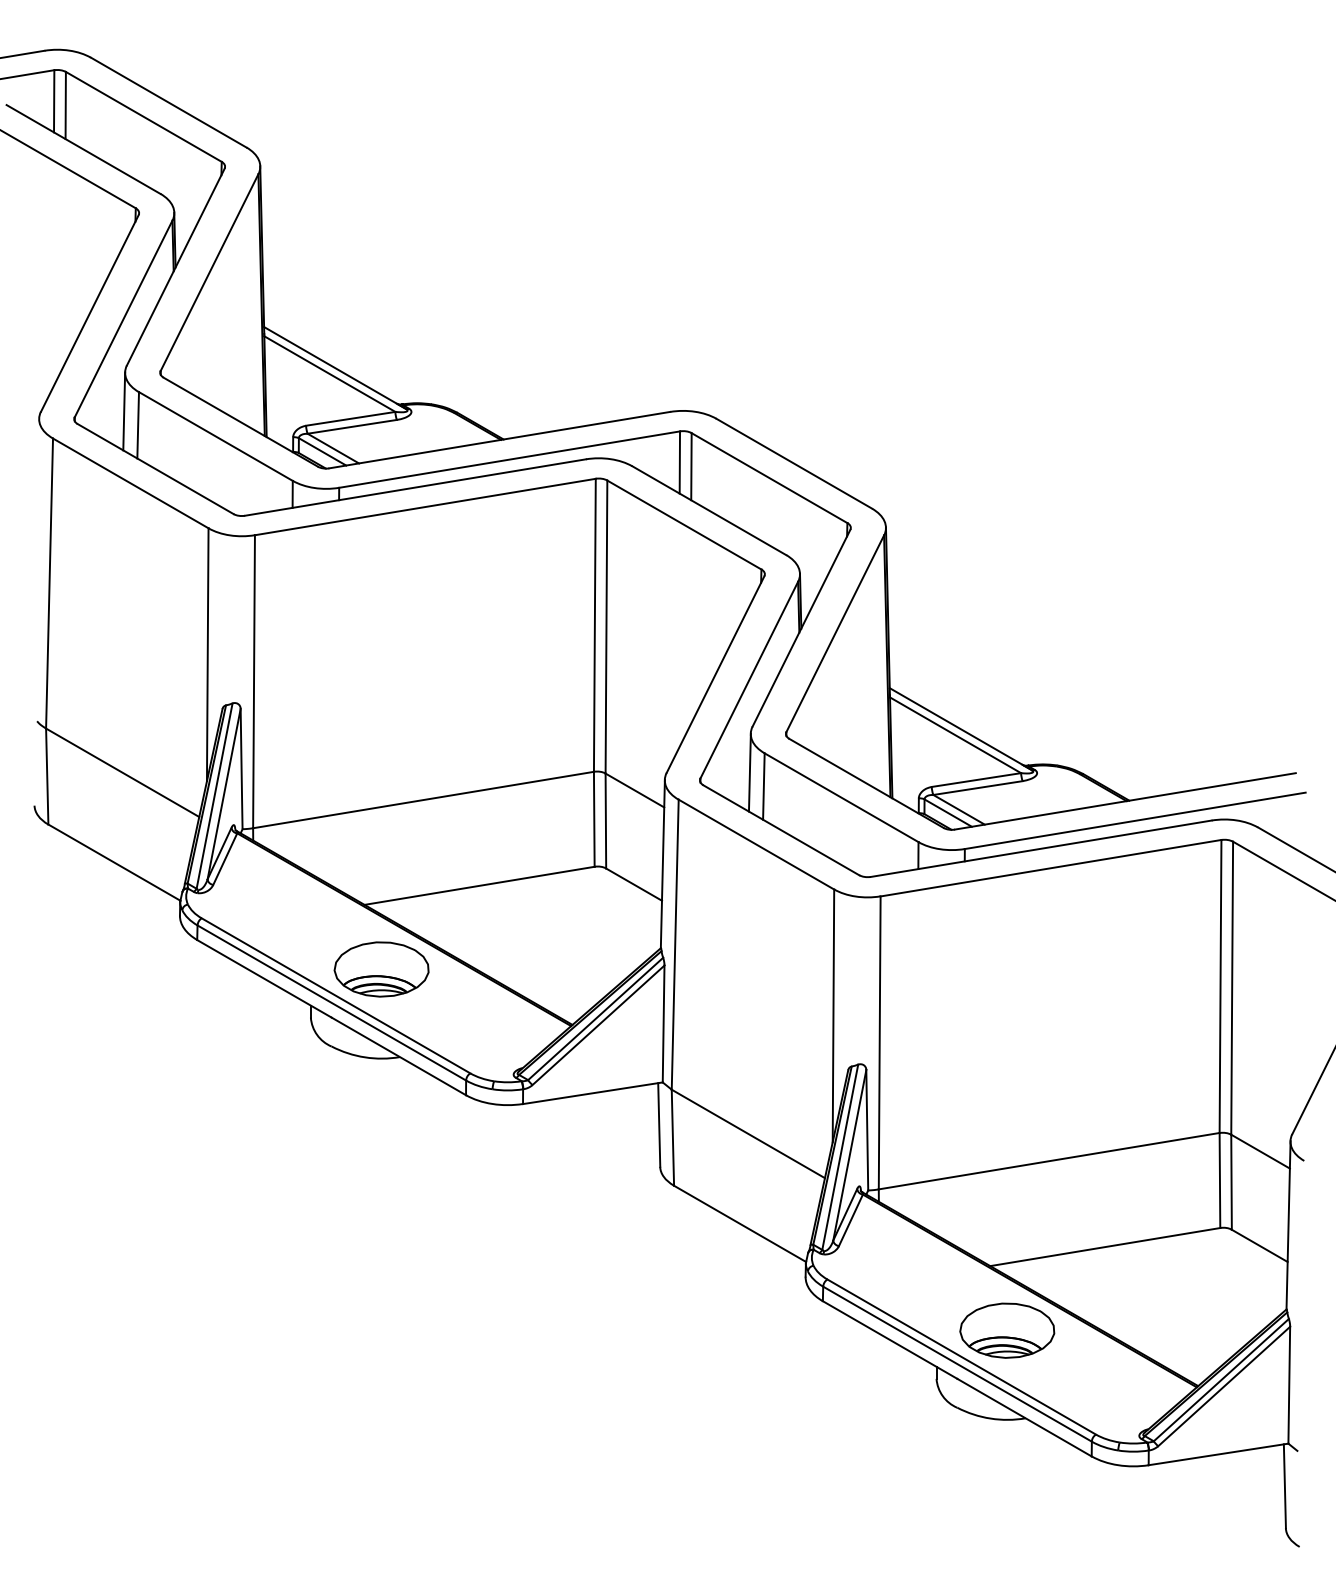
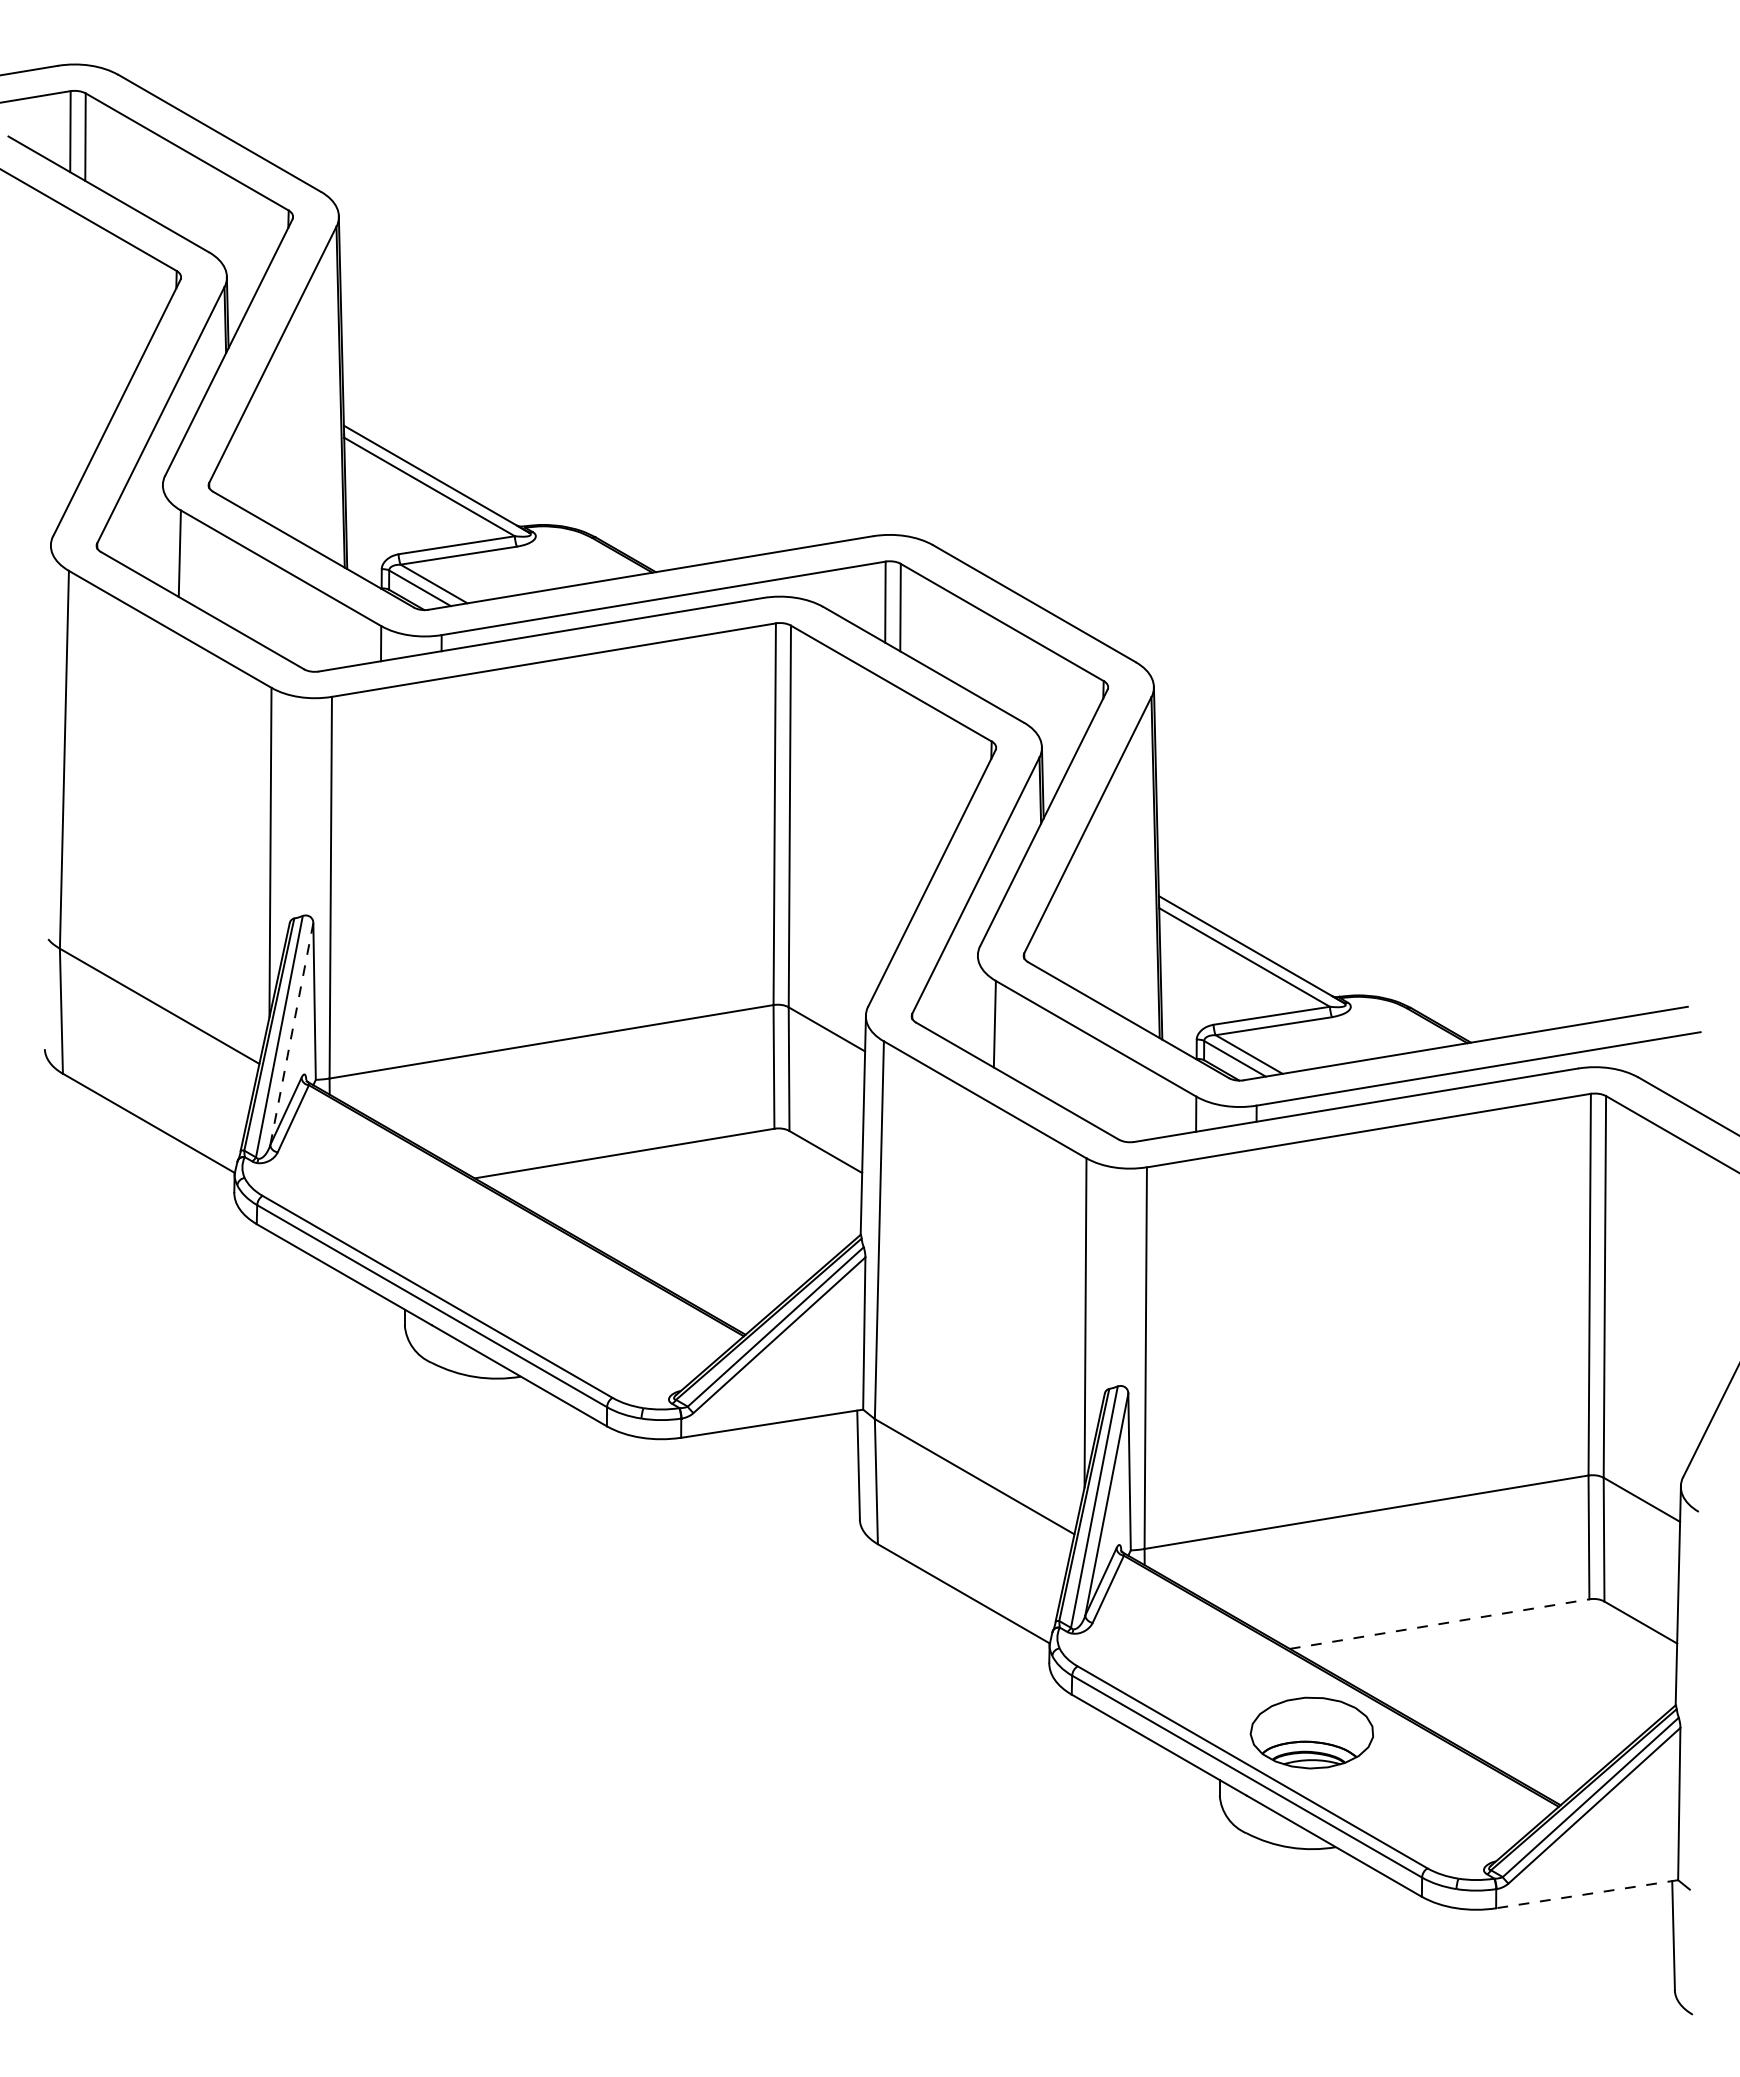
line: (124, 411) -> (161, 535), removed
line: (749, 772) -> (976, 1005), removed
line: (223, 794) -> (291, 1034), solid -> dashed
part: (381, 969) -> (496, 1262), removed
line: (1105, 1247) -> (1439, 1624), solid -> dashed
line: (1218, 1454) -> (1586, 1894), solid -> dashed

